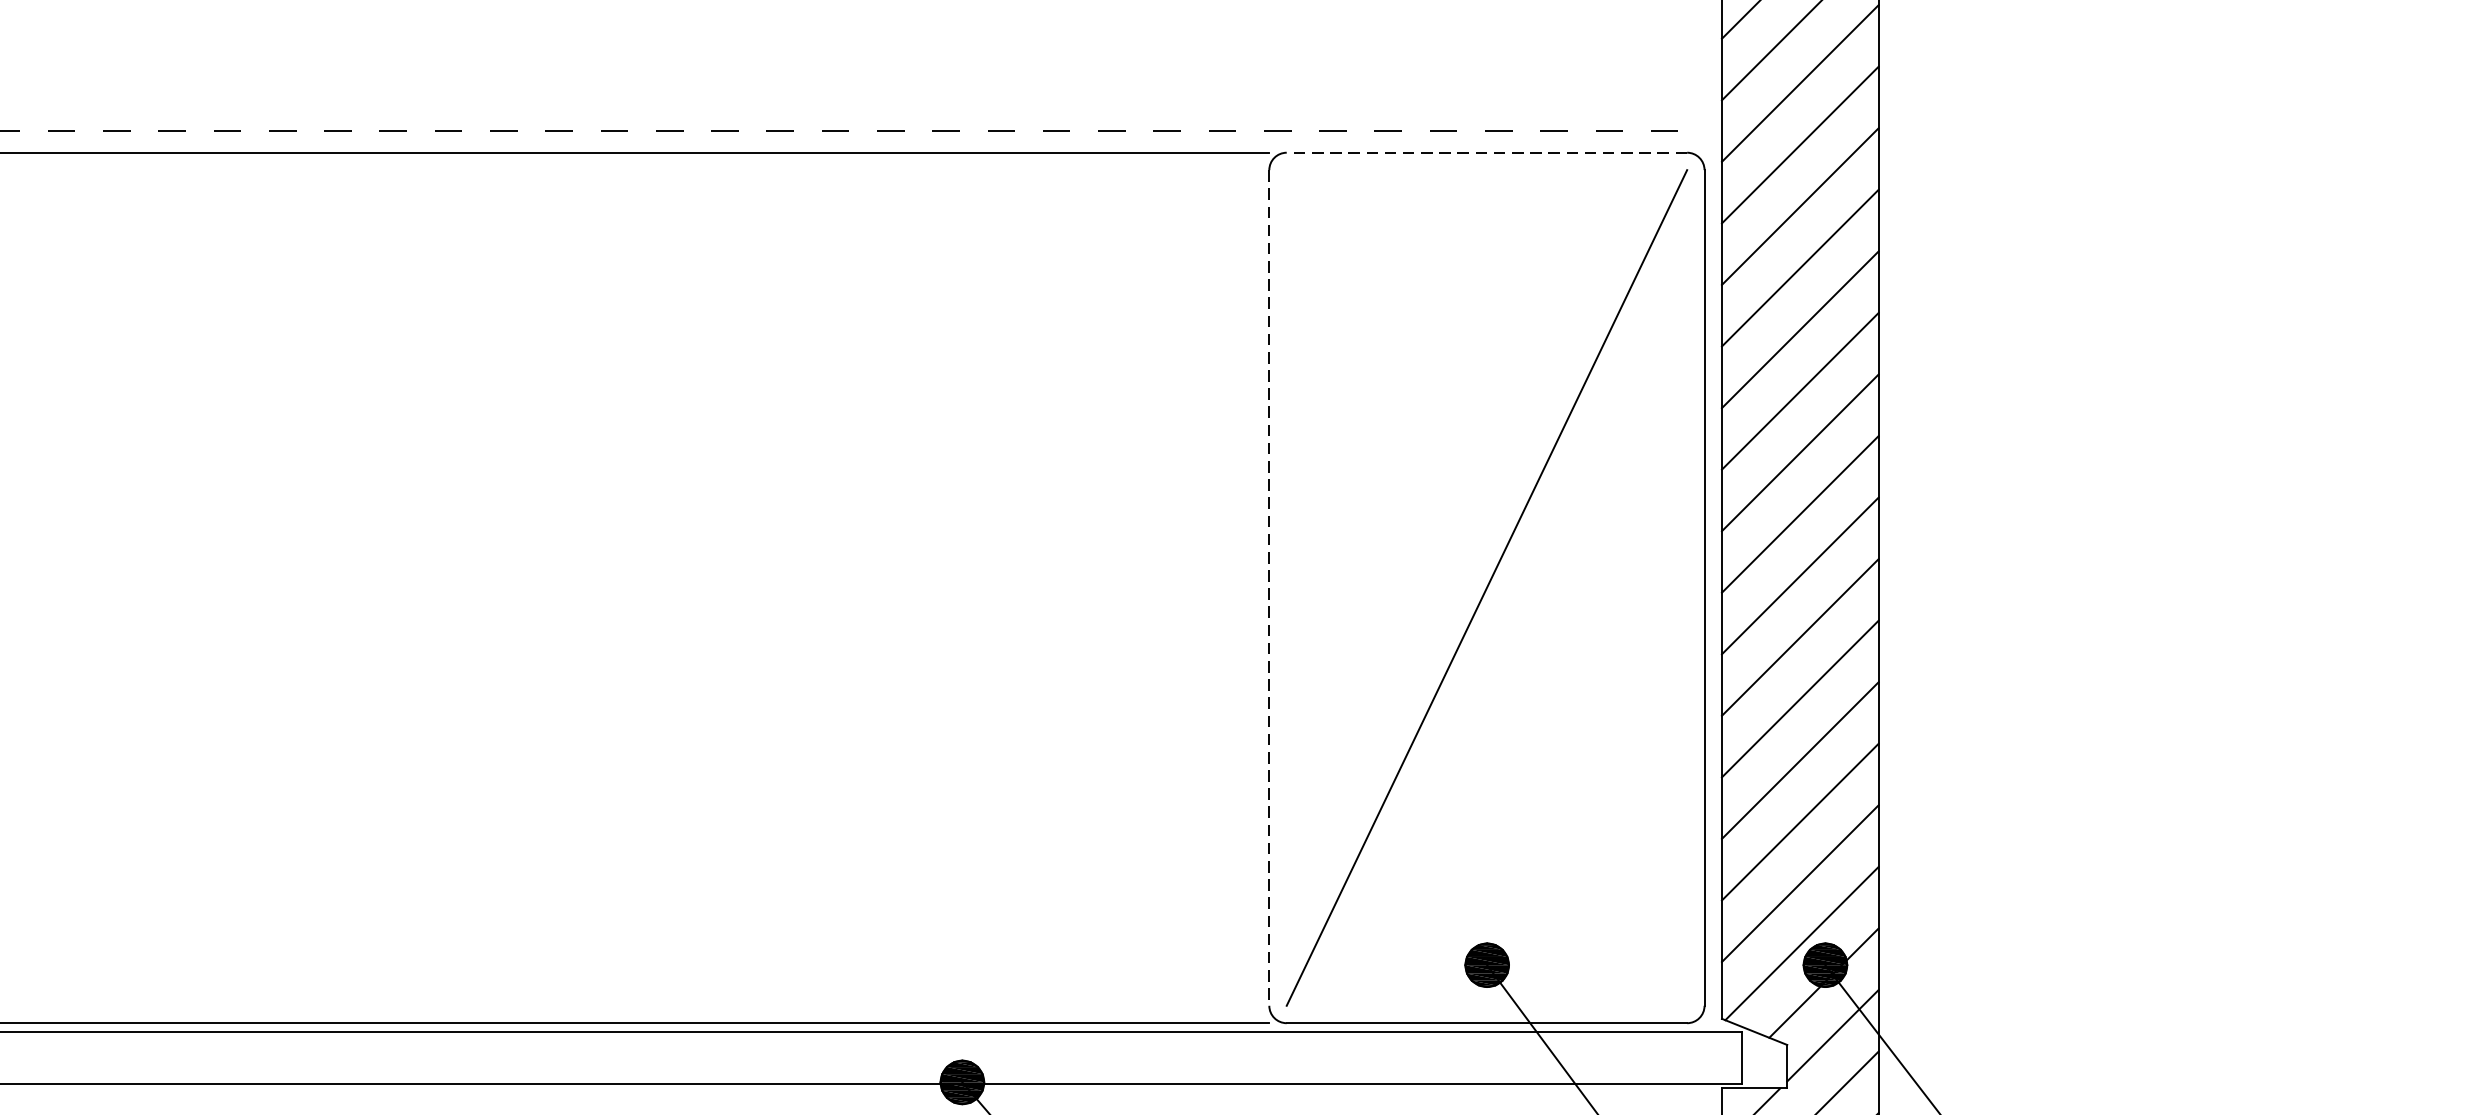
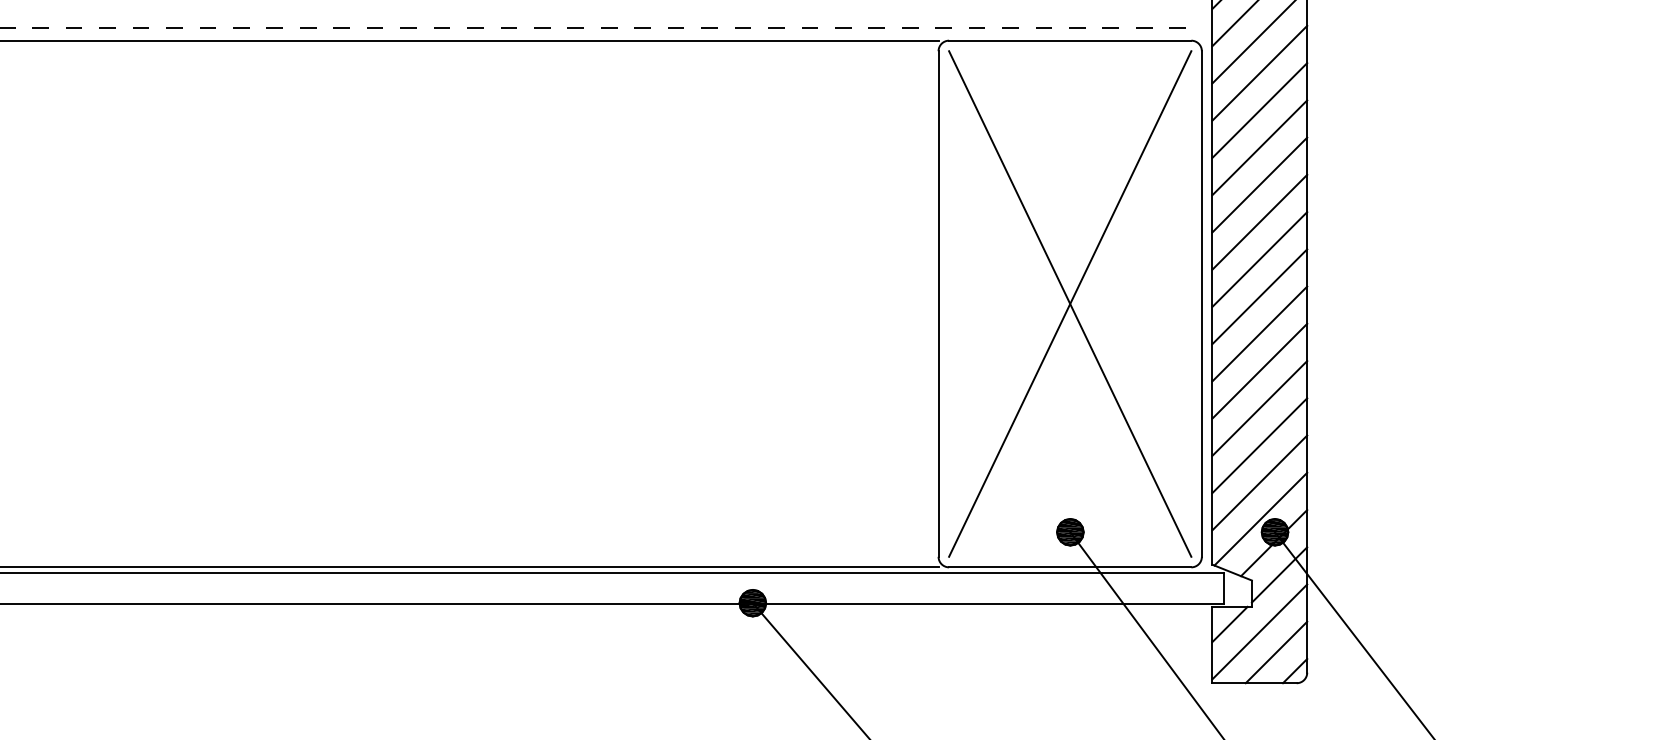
line: (1485, 152) -> (1069, 40), dashed -> solid
line: (1487, 587) -> (1070, 303), added
line: (1269, 588) -> (938, 304), dashed -> solid

